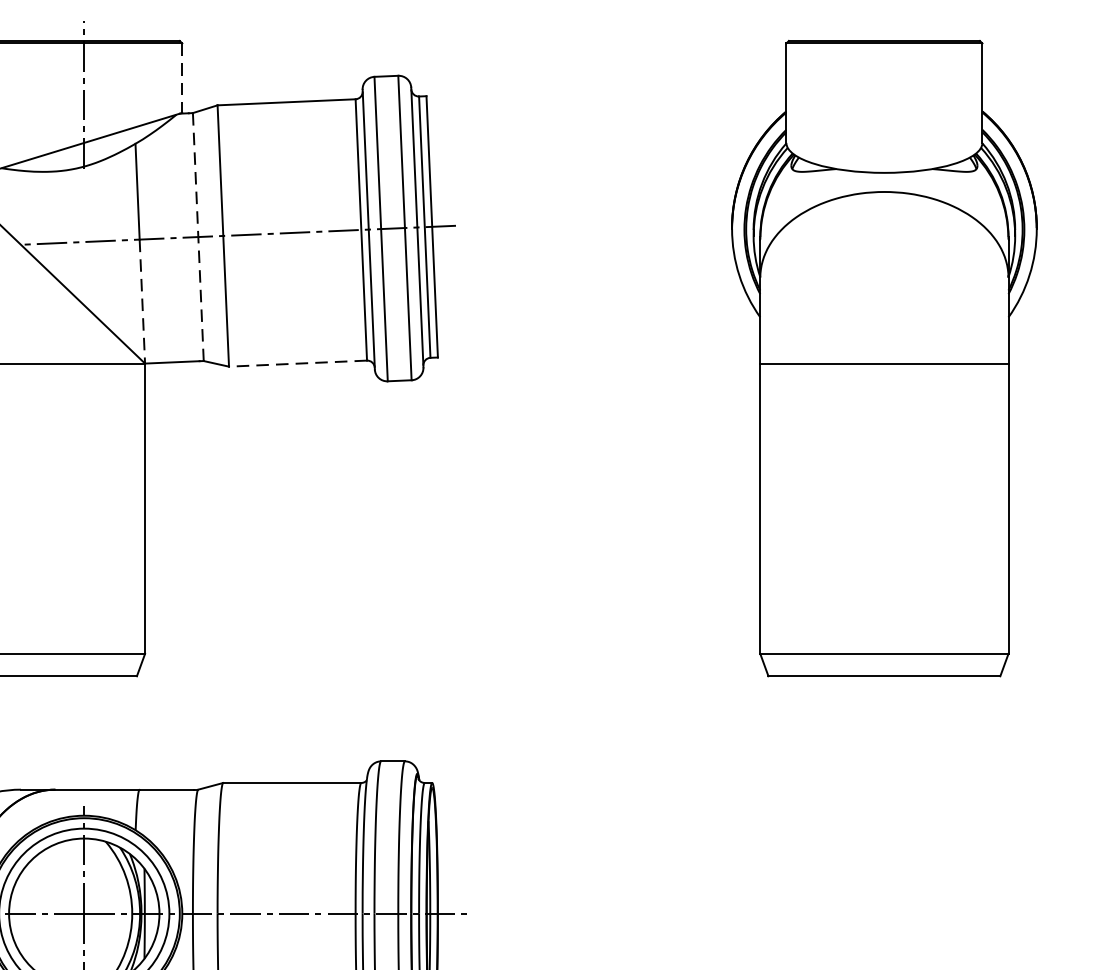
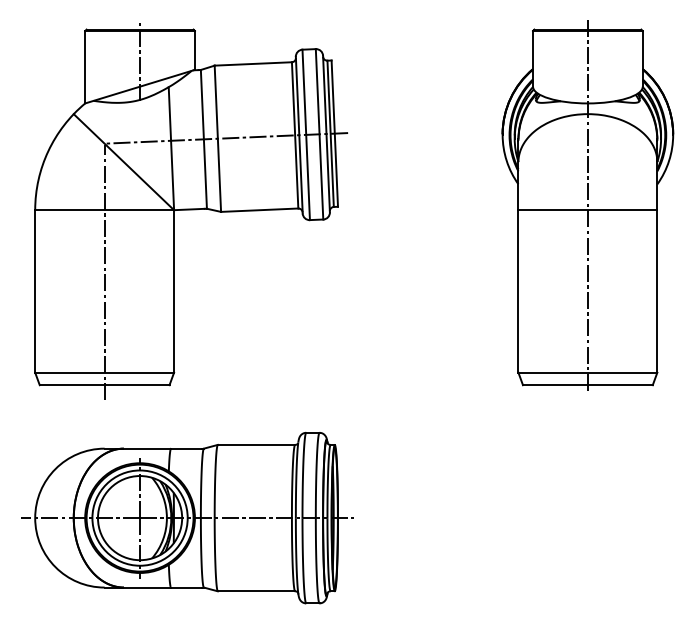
line: (181, 78) -> (194, 50), dashed -> solid
line: (197, 237) -> (203, 139), dashed -> solid
line: (142, 301) -> (172, 175), dashed -> solid
line: (883, 353) -> (587, 204), added
line: (297, 364) -> (259, 210), dashed -> solid
line: (20, 474) -> (104, 272), added

